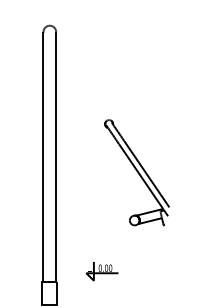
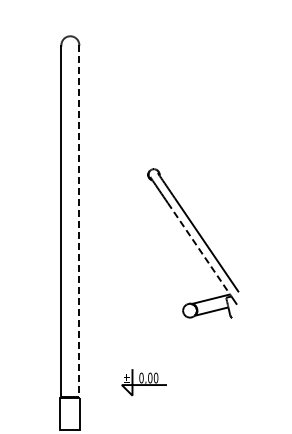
line: (56, 157) -> (79, 221), solid -> dashed
line: (141, 177) -> (199, 249), solid -> dashed

